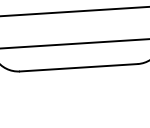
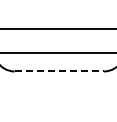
line: (79, 67) -> (59, 71), solid -> dashed

